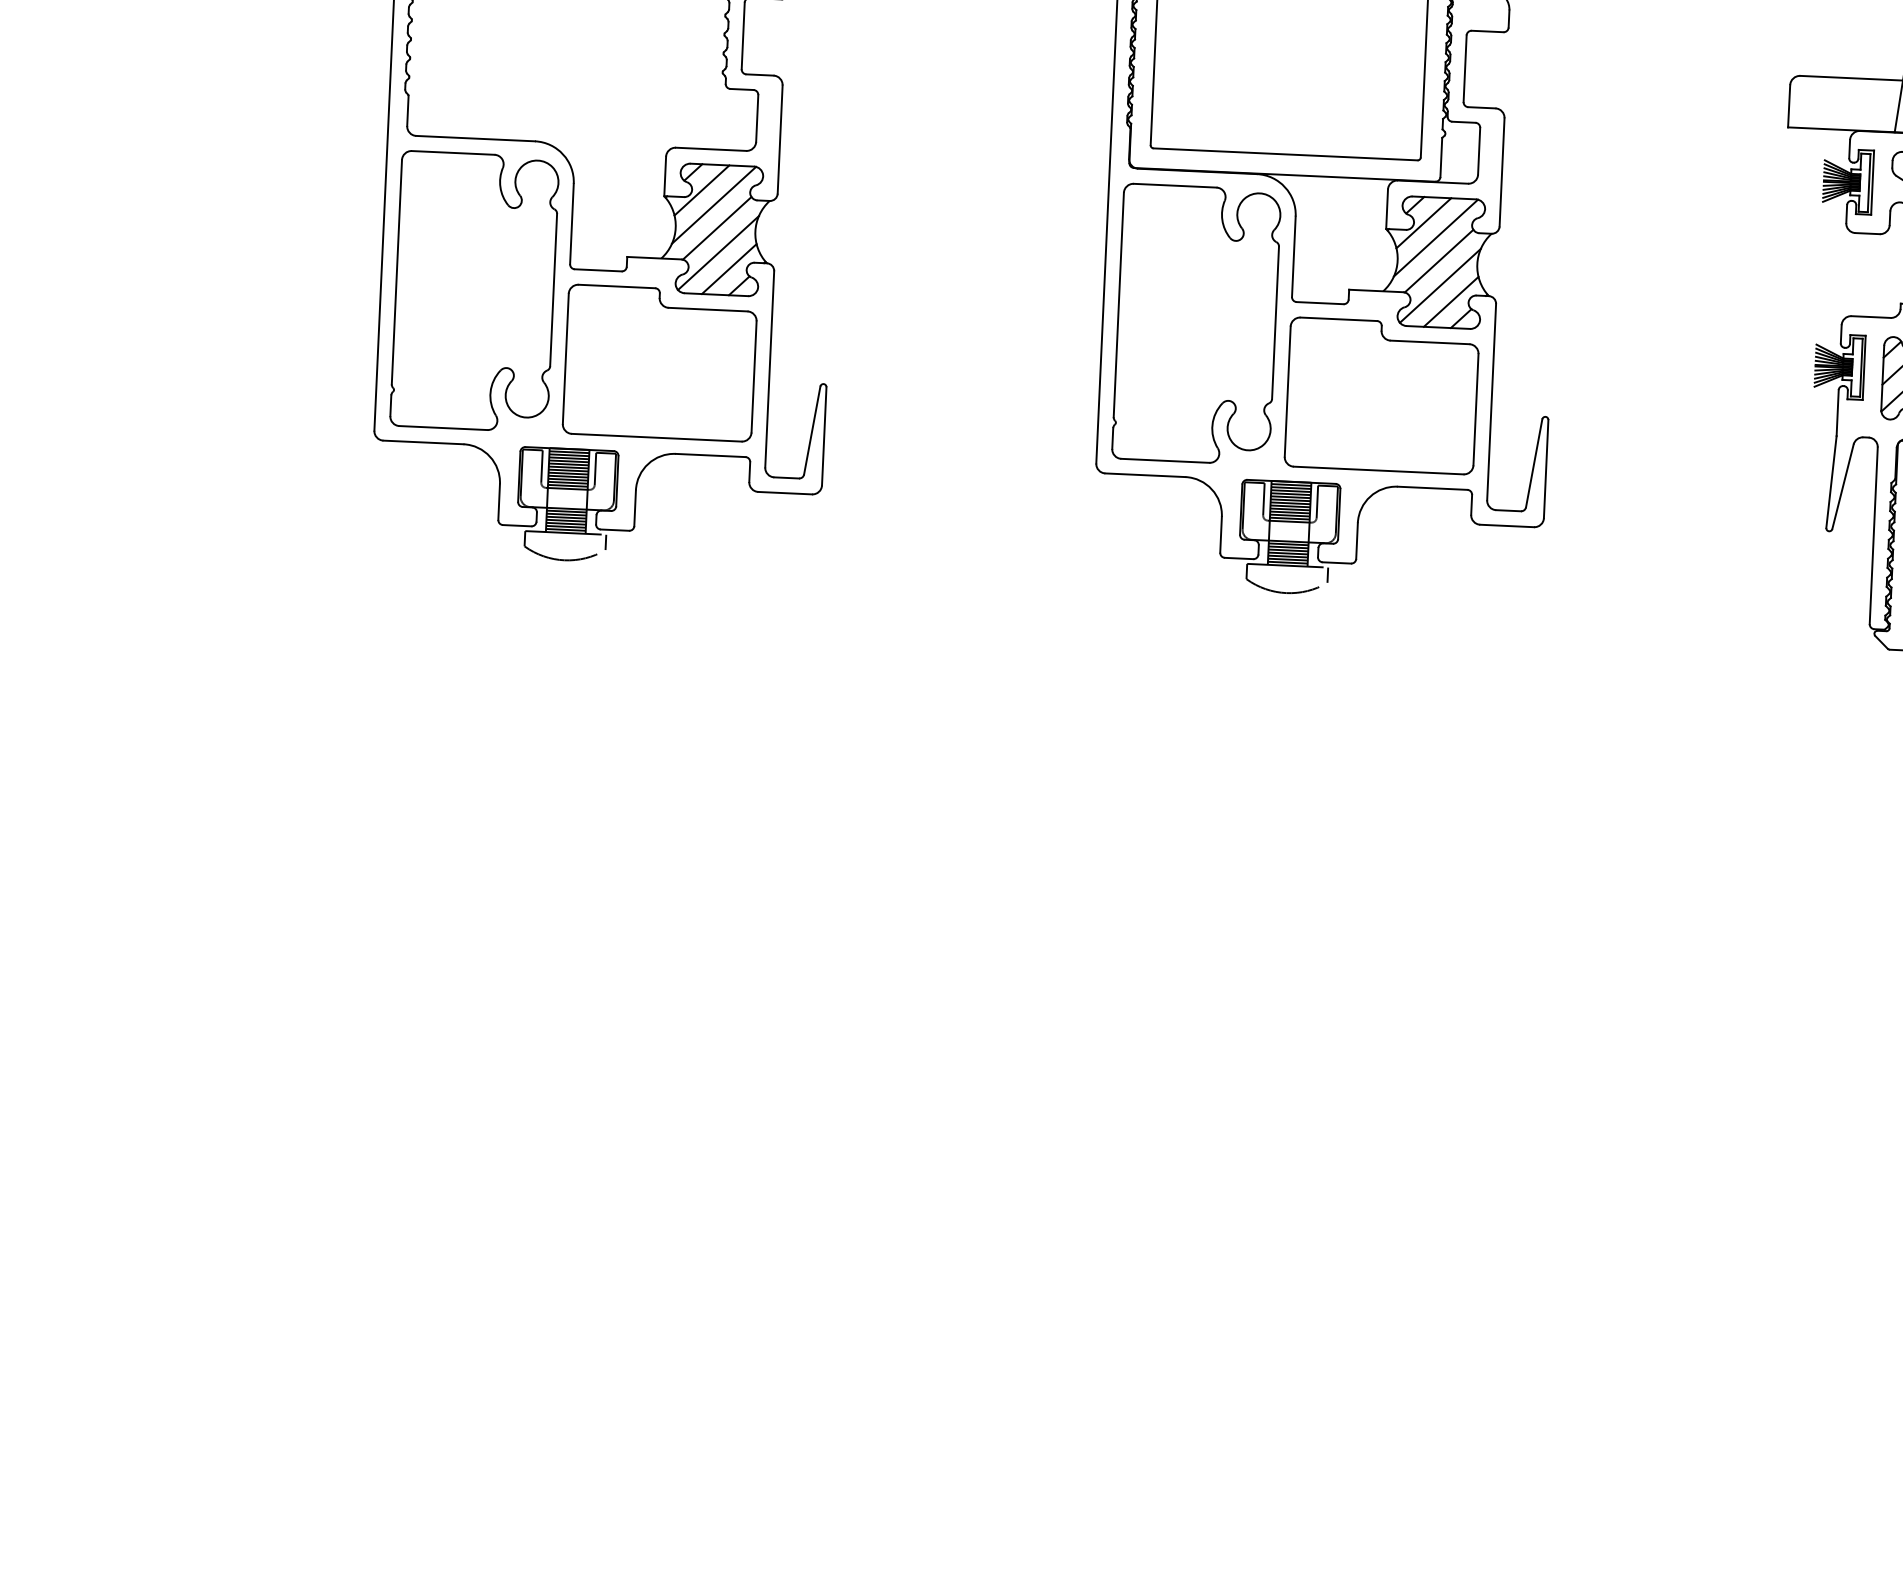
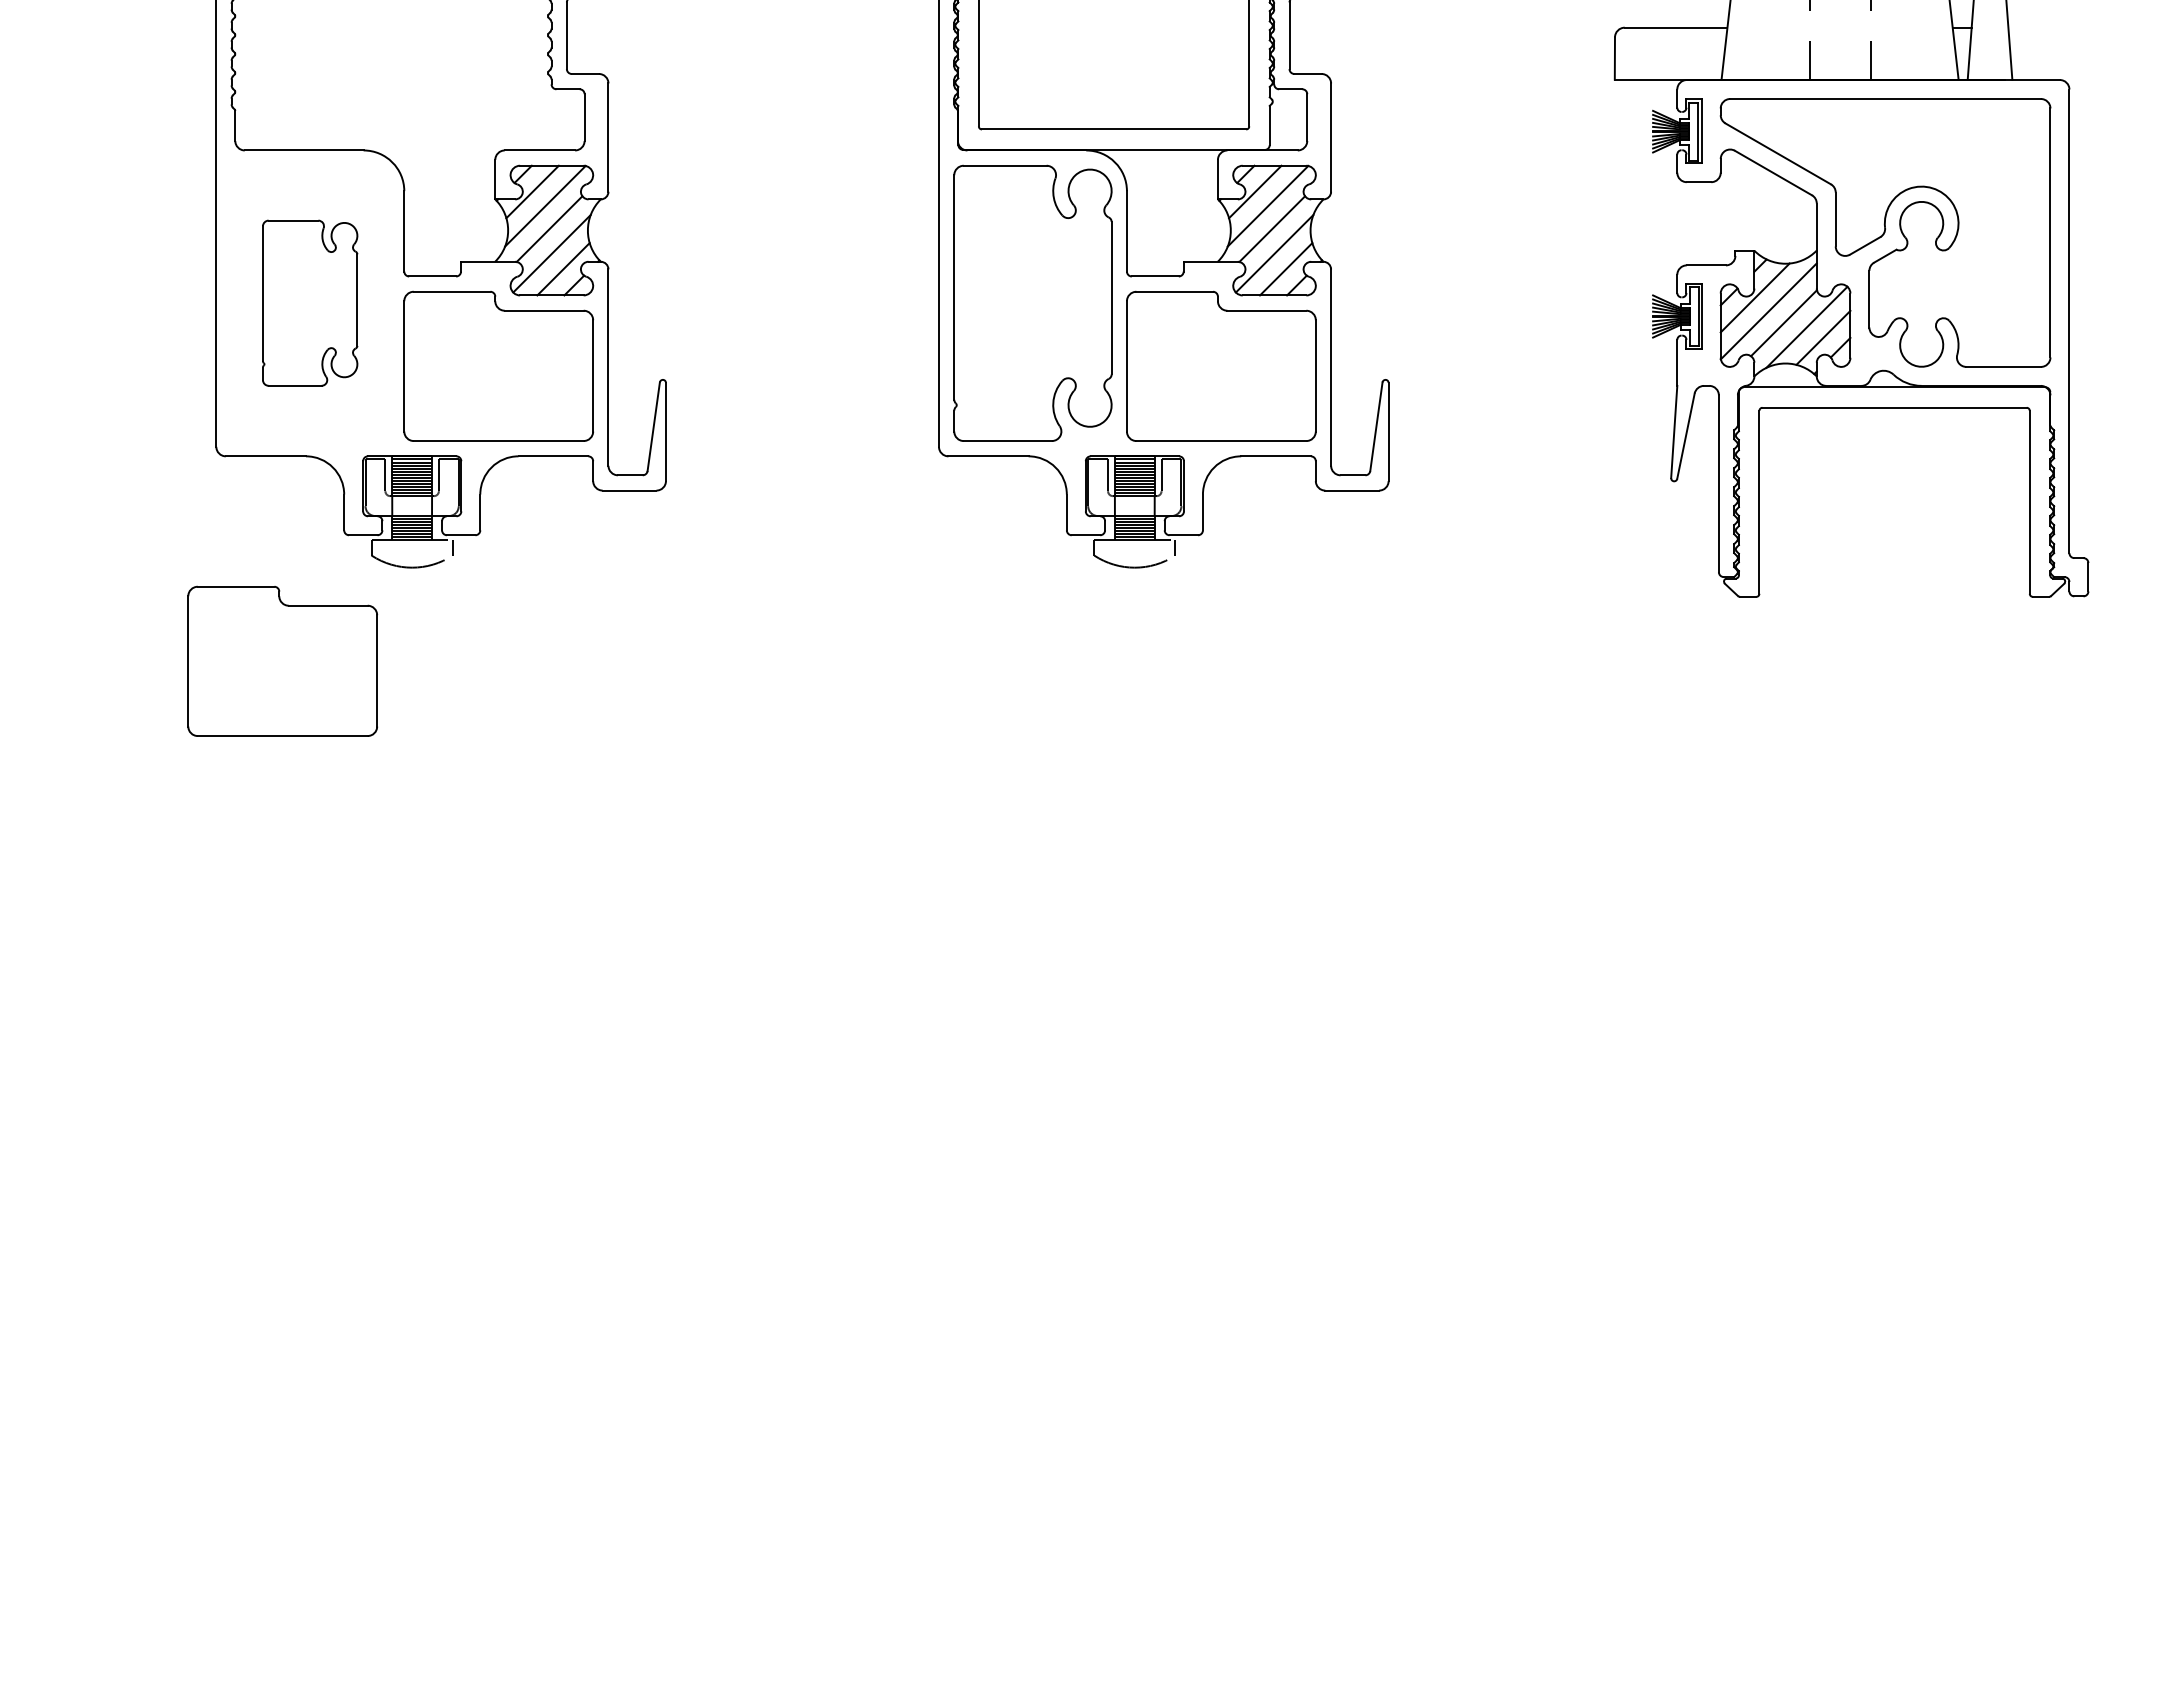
part: (474, 290) -> (309, 302), size x0.6
part: (430, 647) -> (282, 660), added

